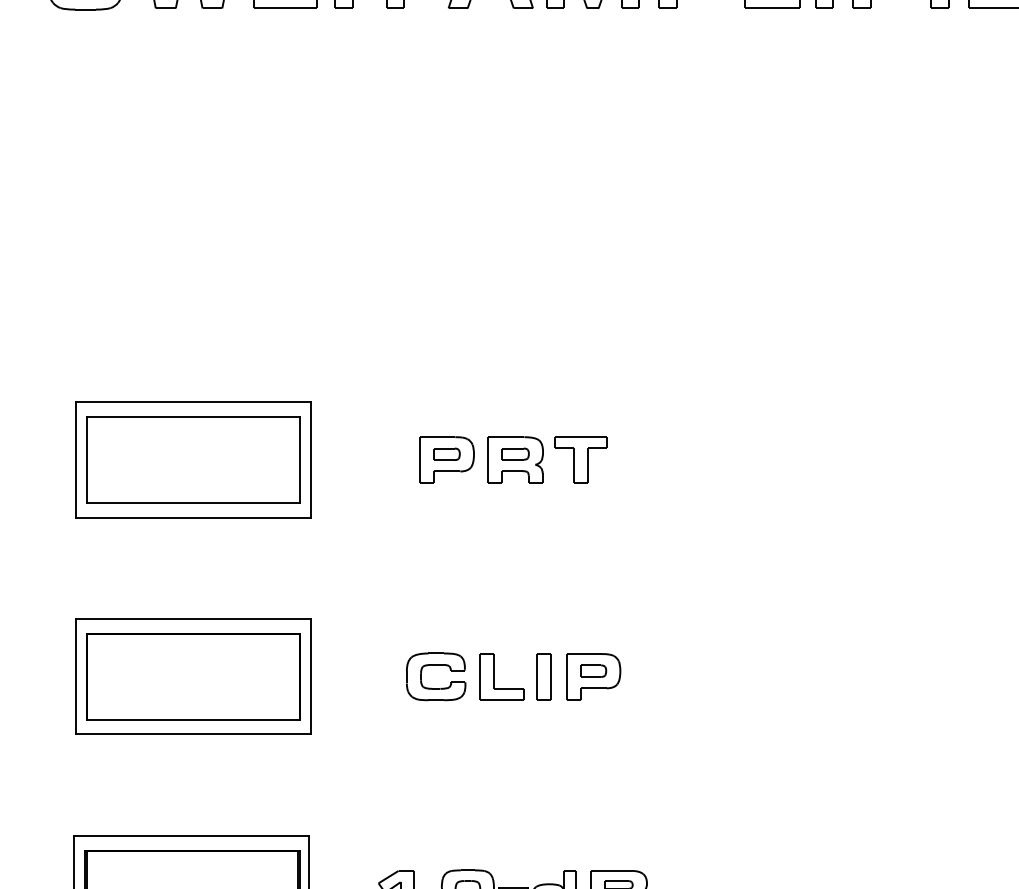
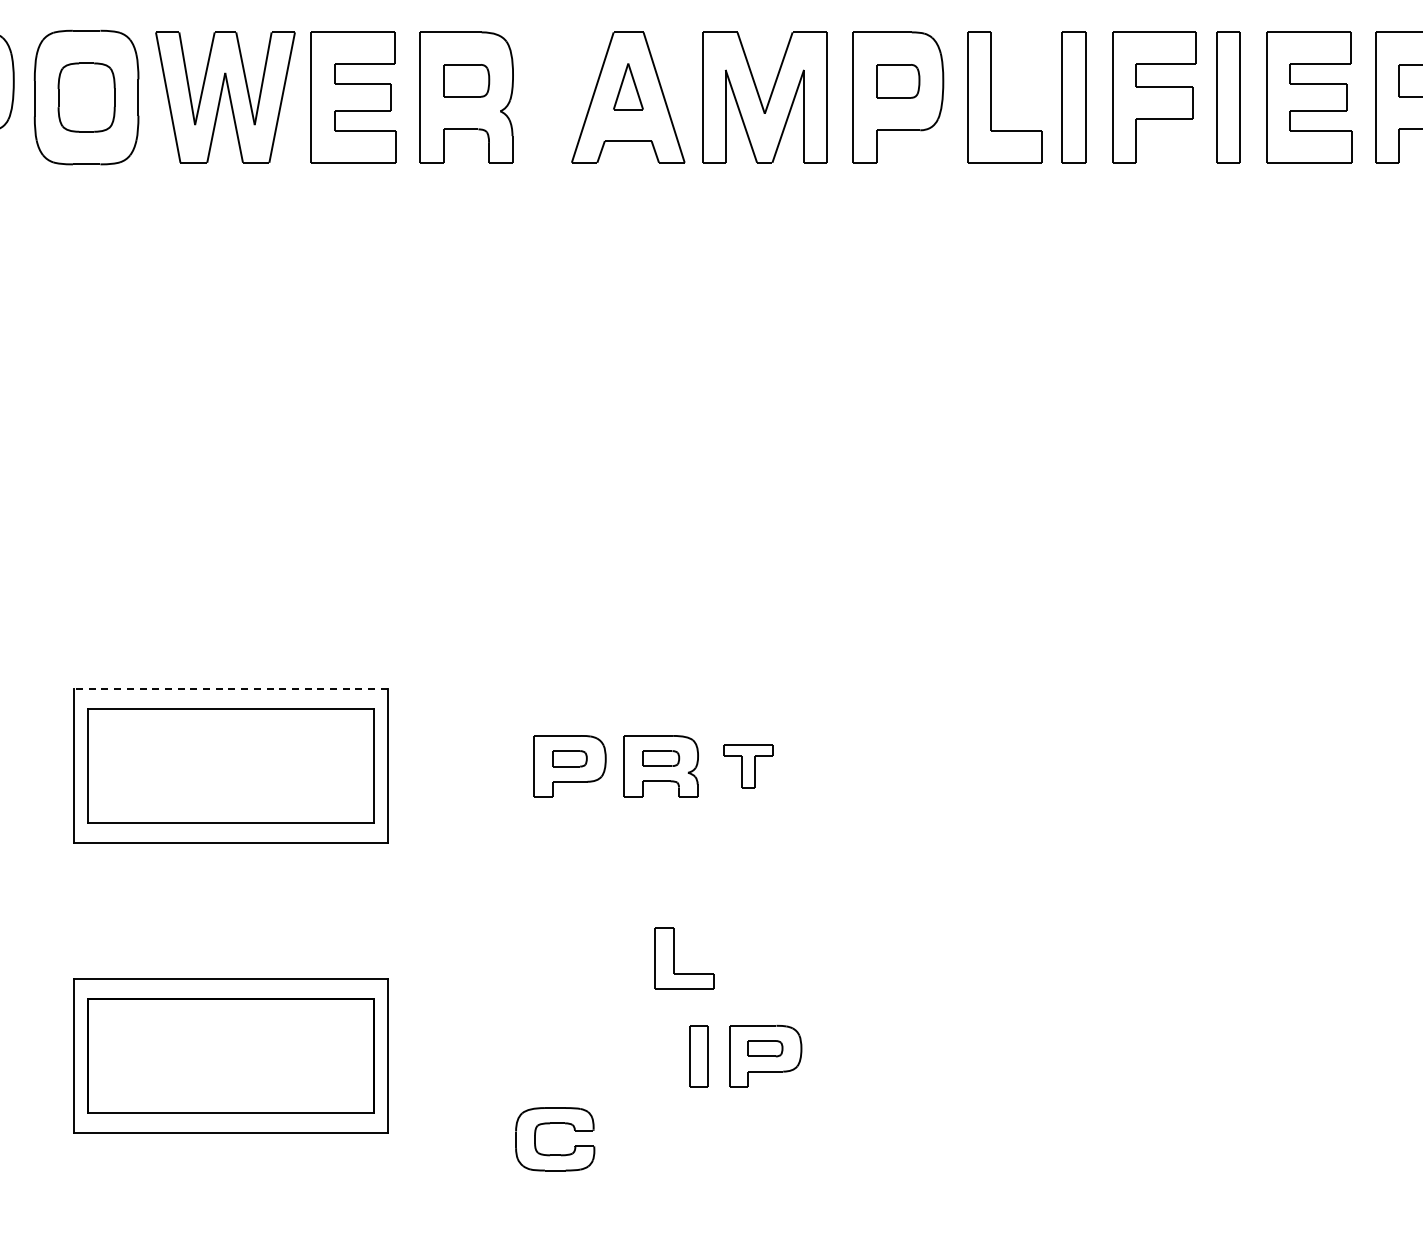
line: (193, 402) -> (230, 689), solid -> dashed
part: (580, 460) -> (748, 766), size x0.7
part: (494, 677) -> (674, 958), moved
part: (436, 688) -> (555, 1154), moved

